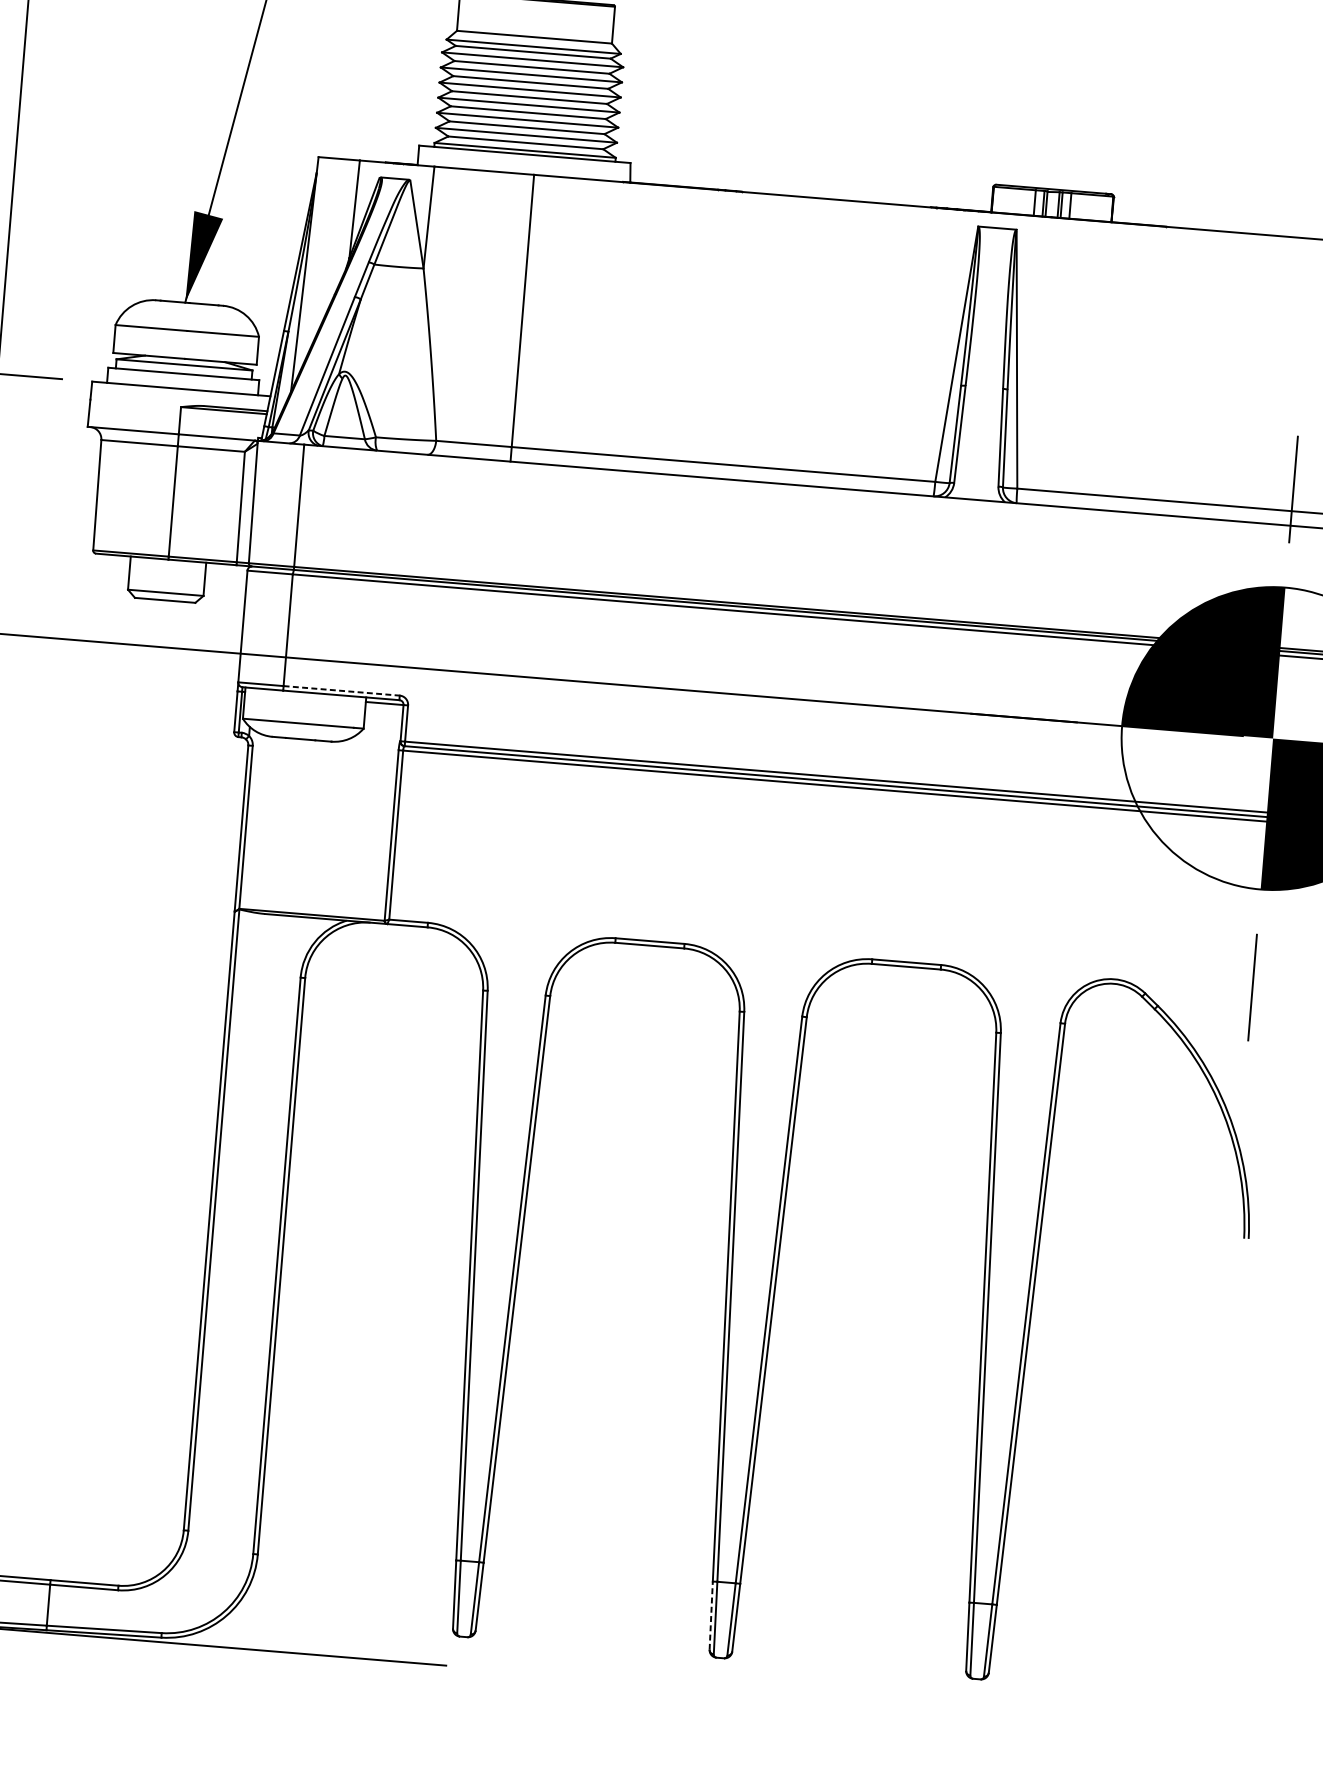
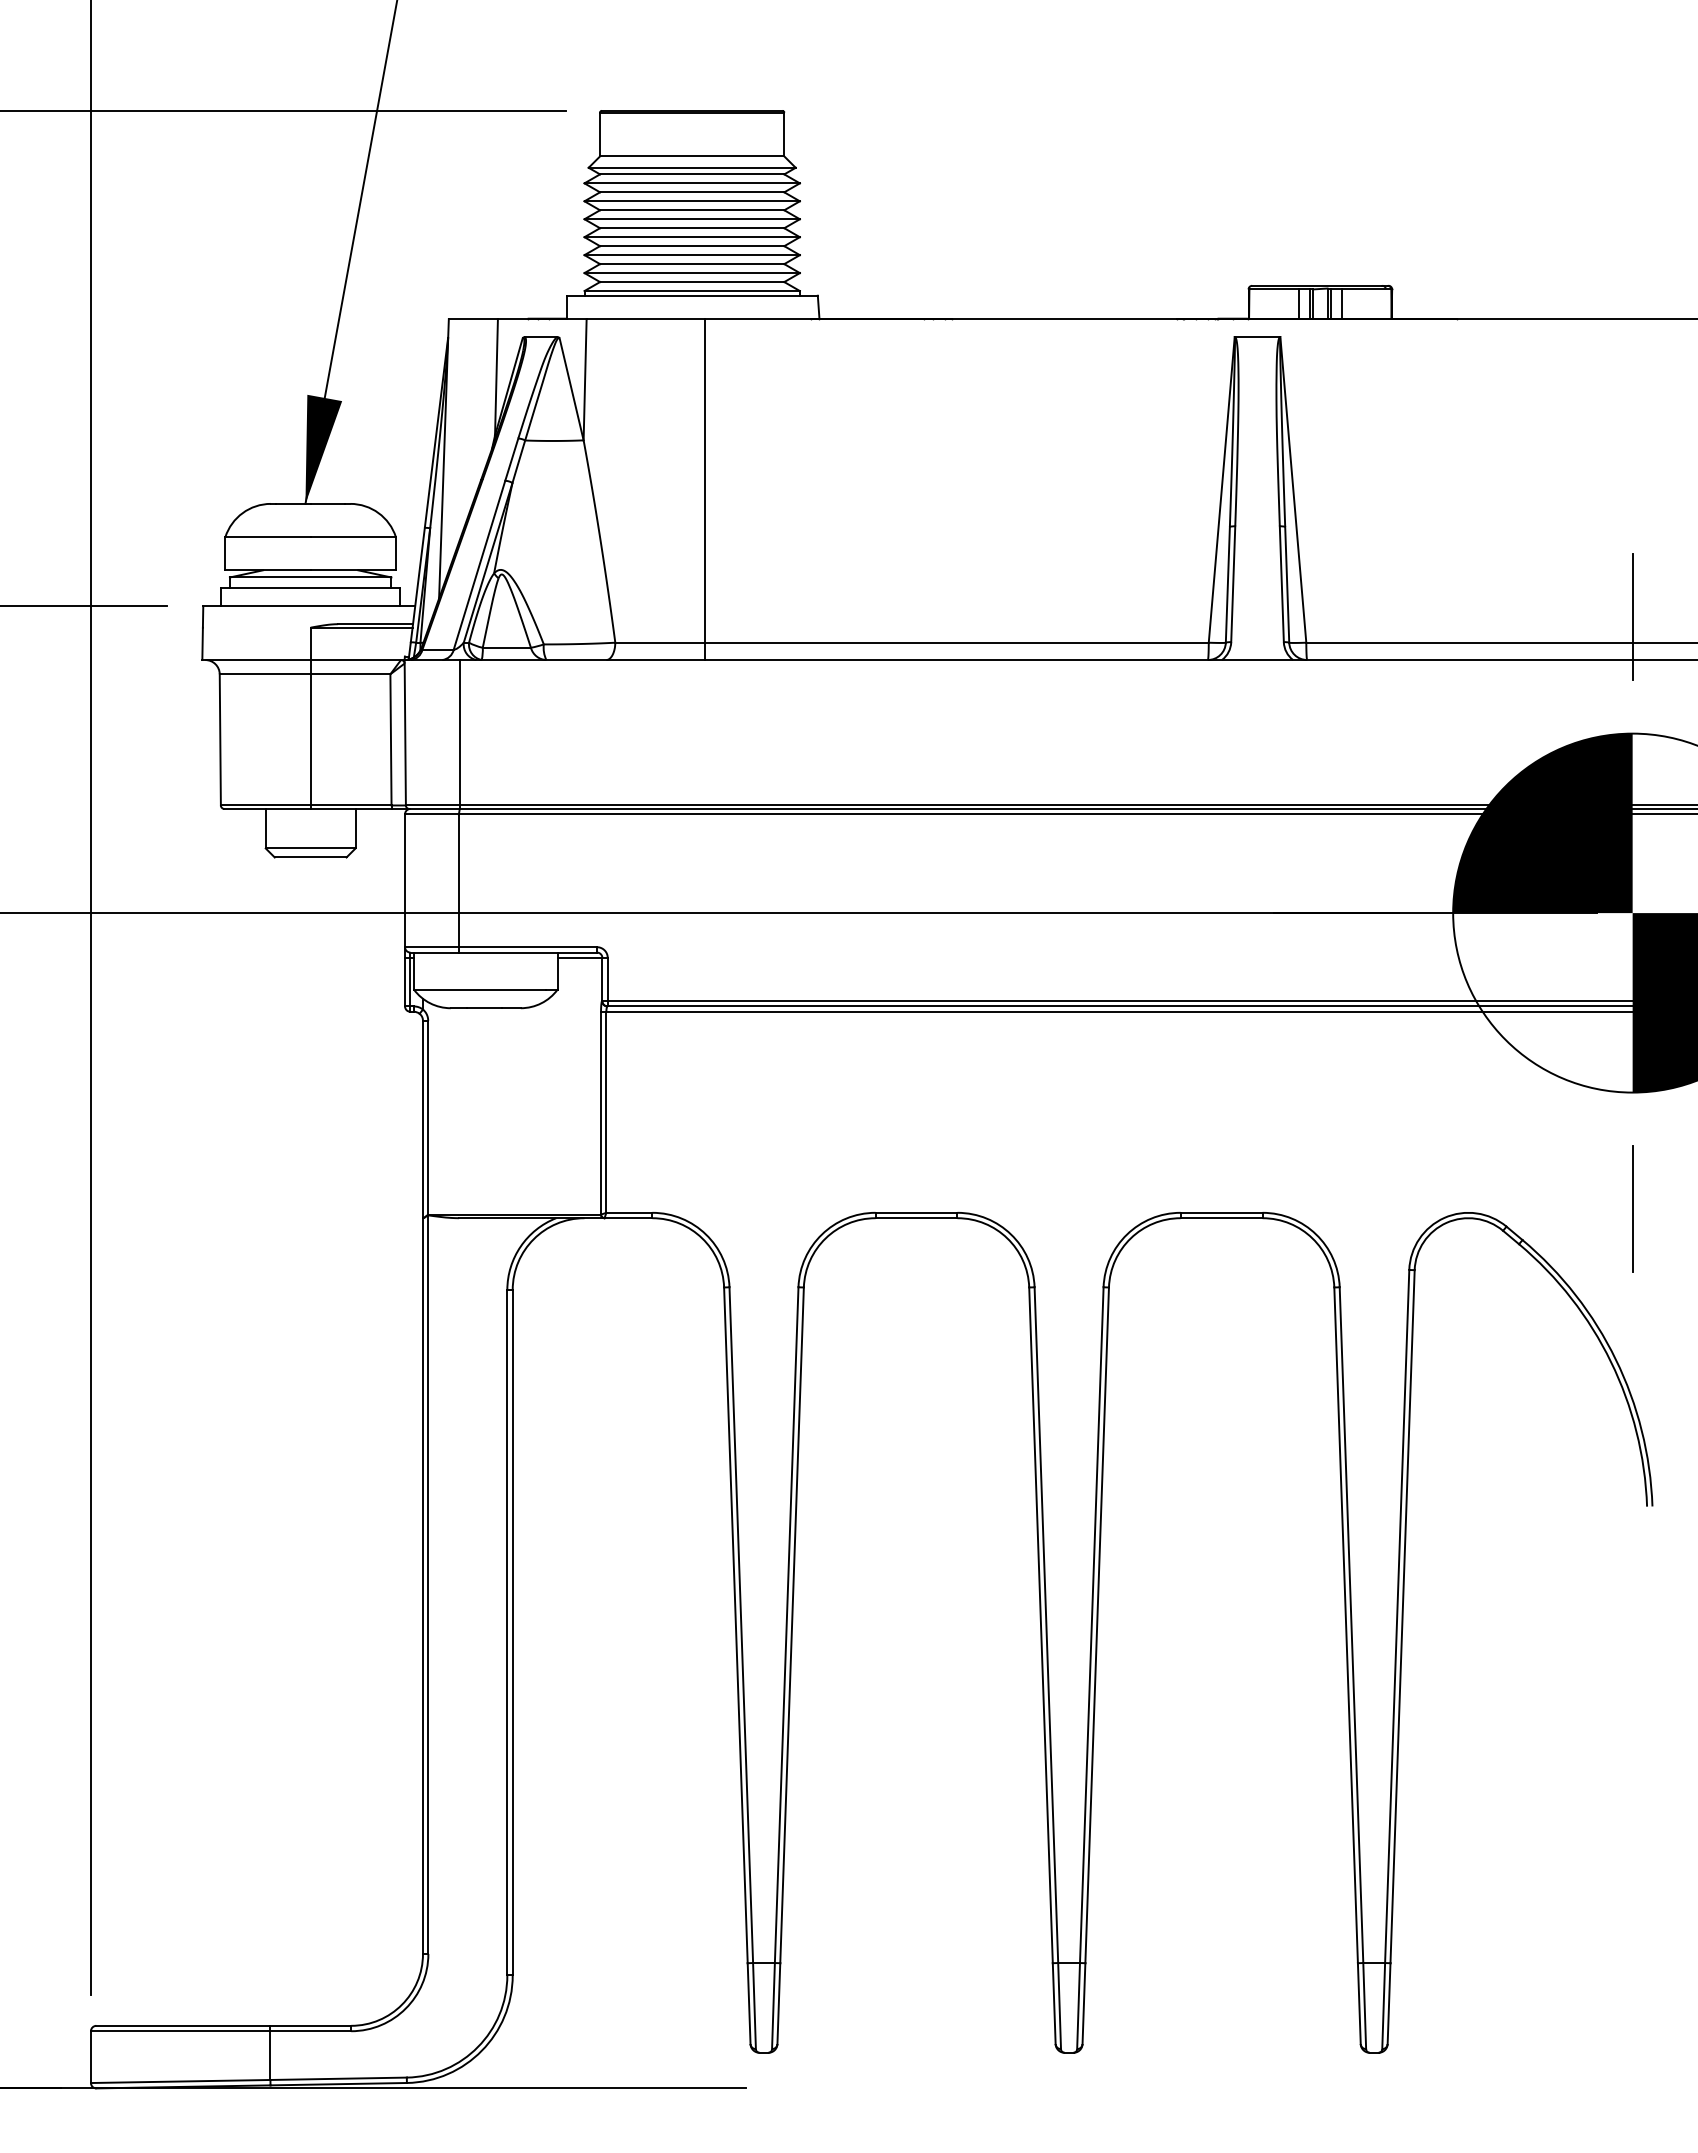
line: (342, 691) -> (528, 947), dashed -> solid
line: (711, 1615) -> (1054, 2003), dashed -> solid

